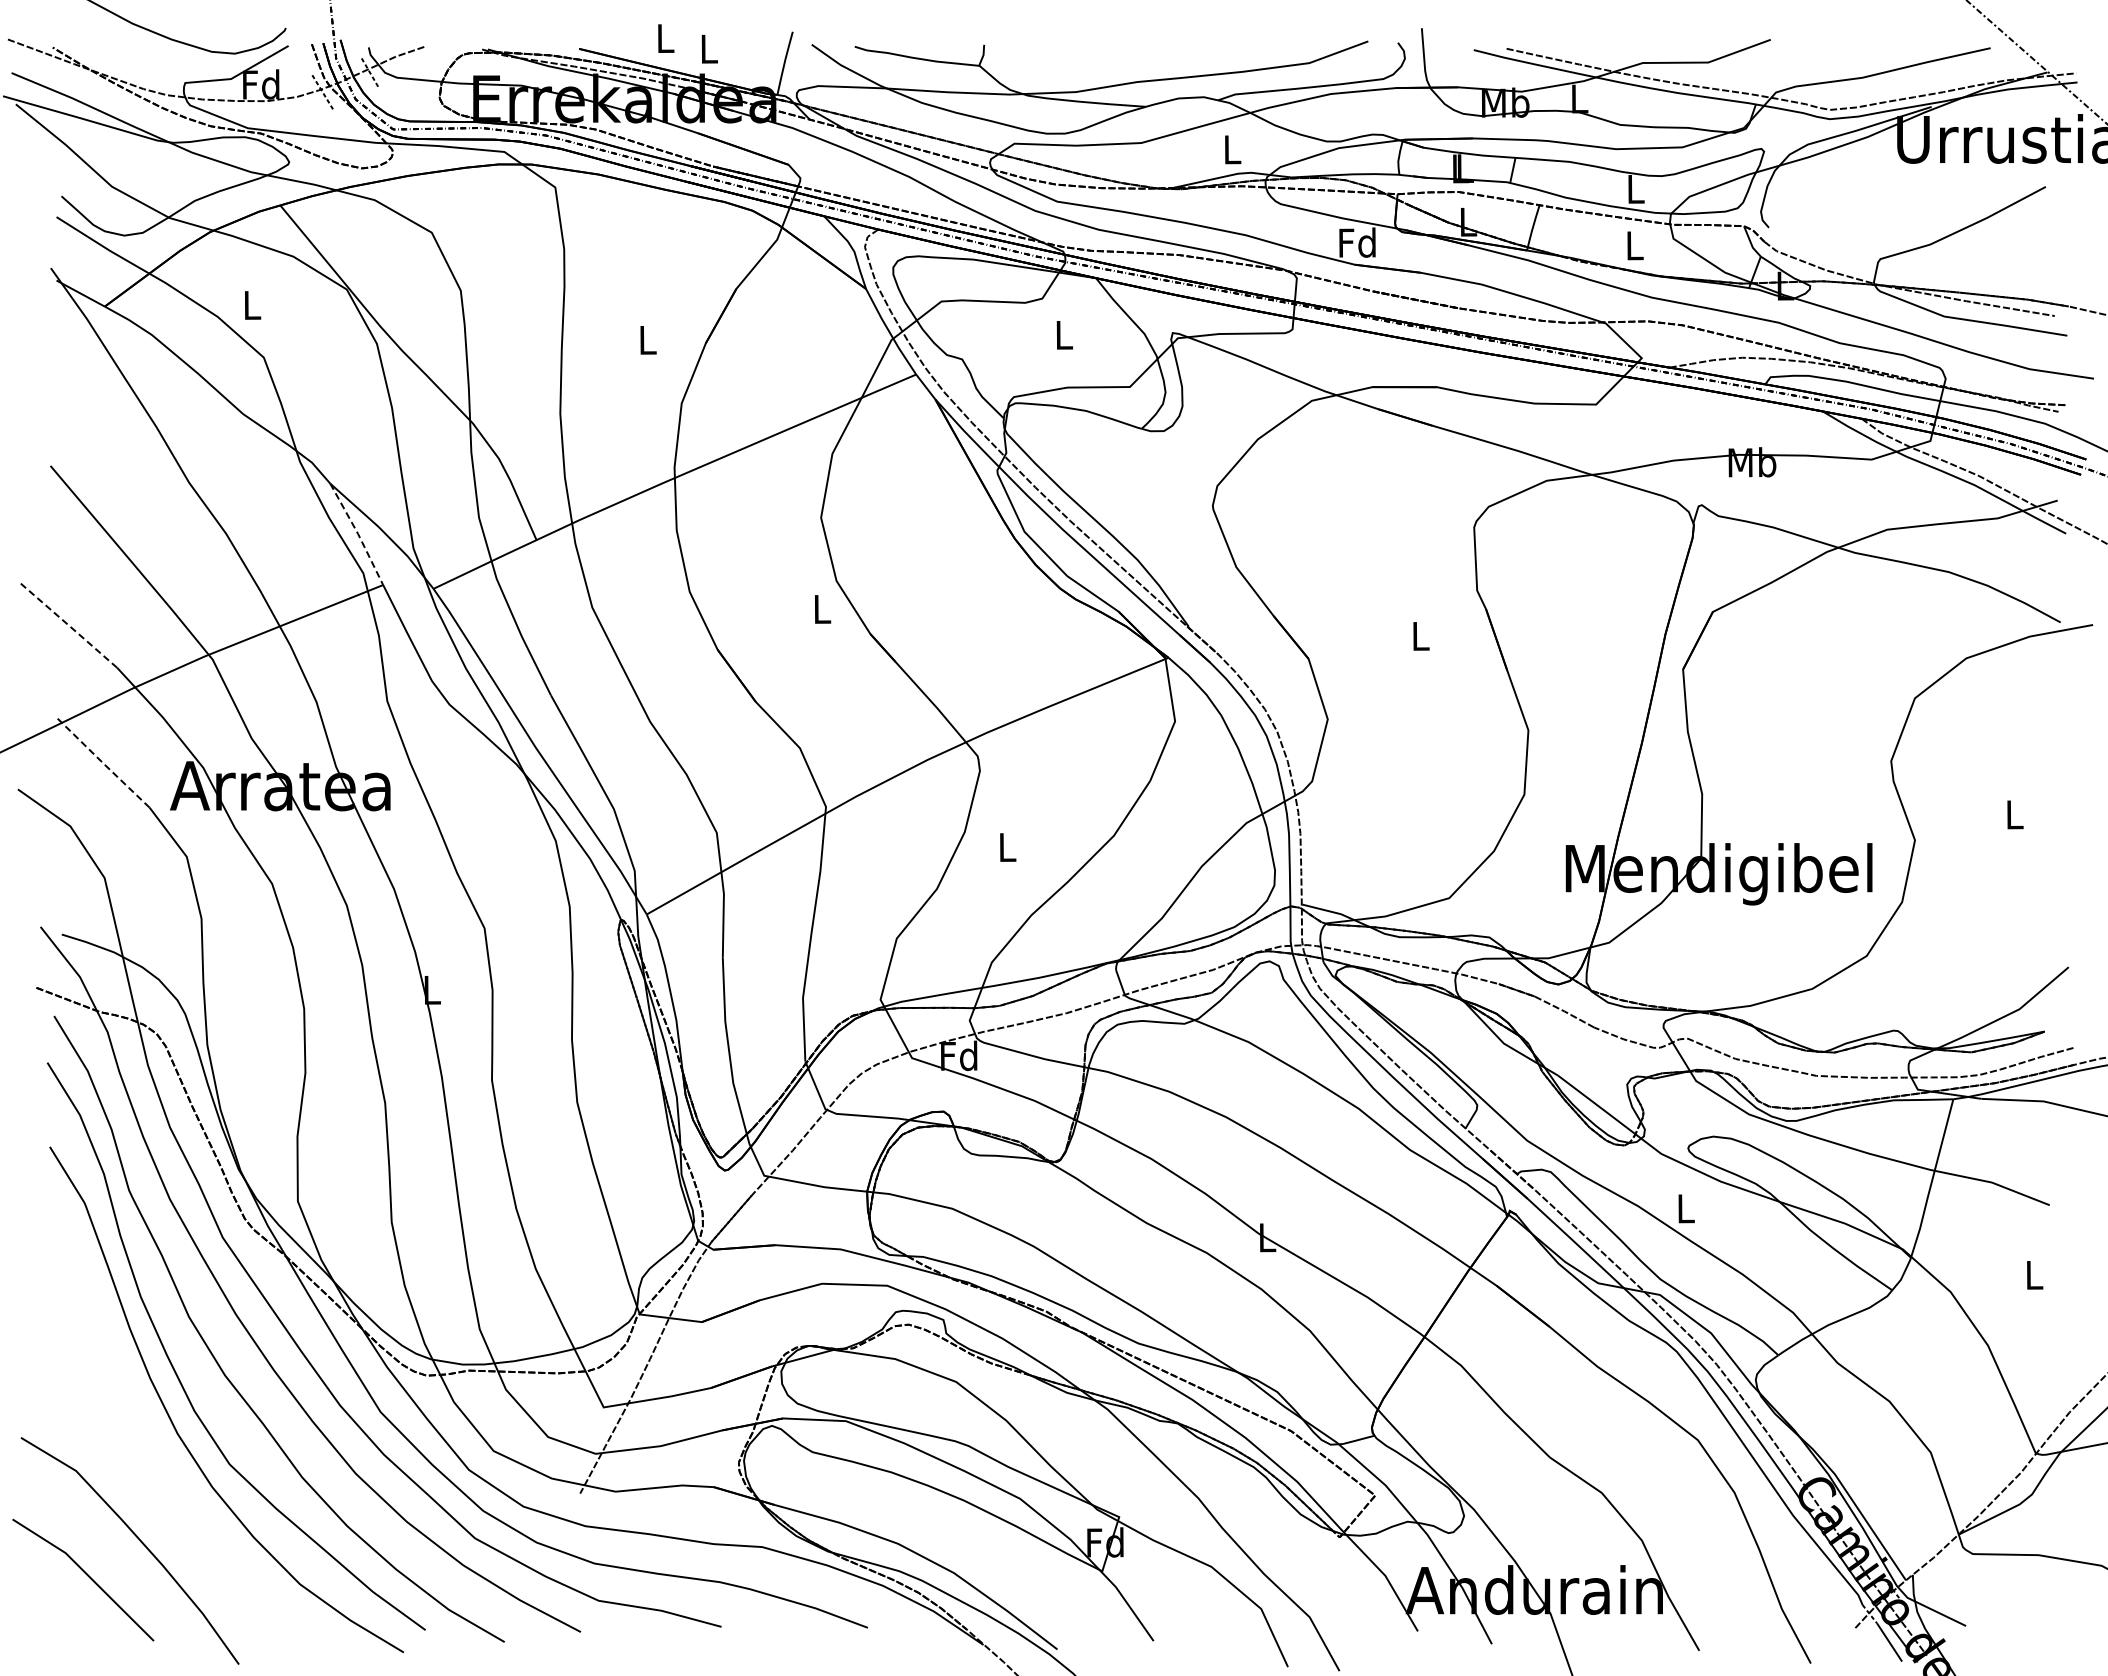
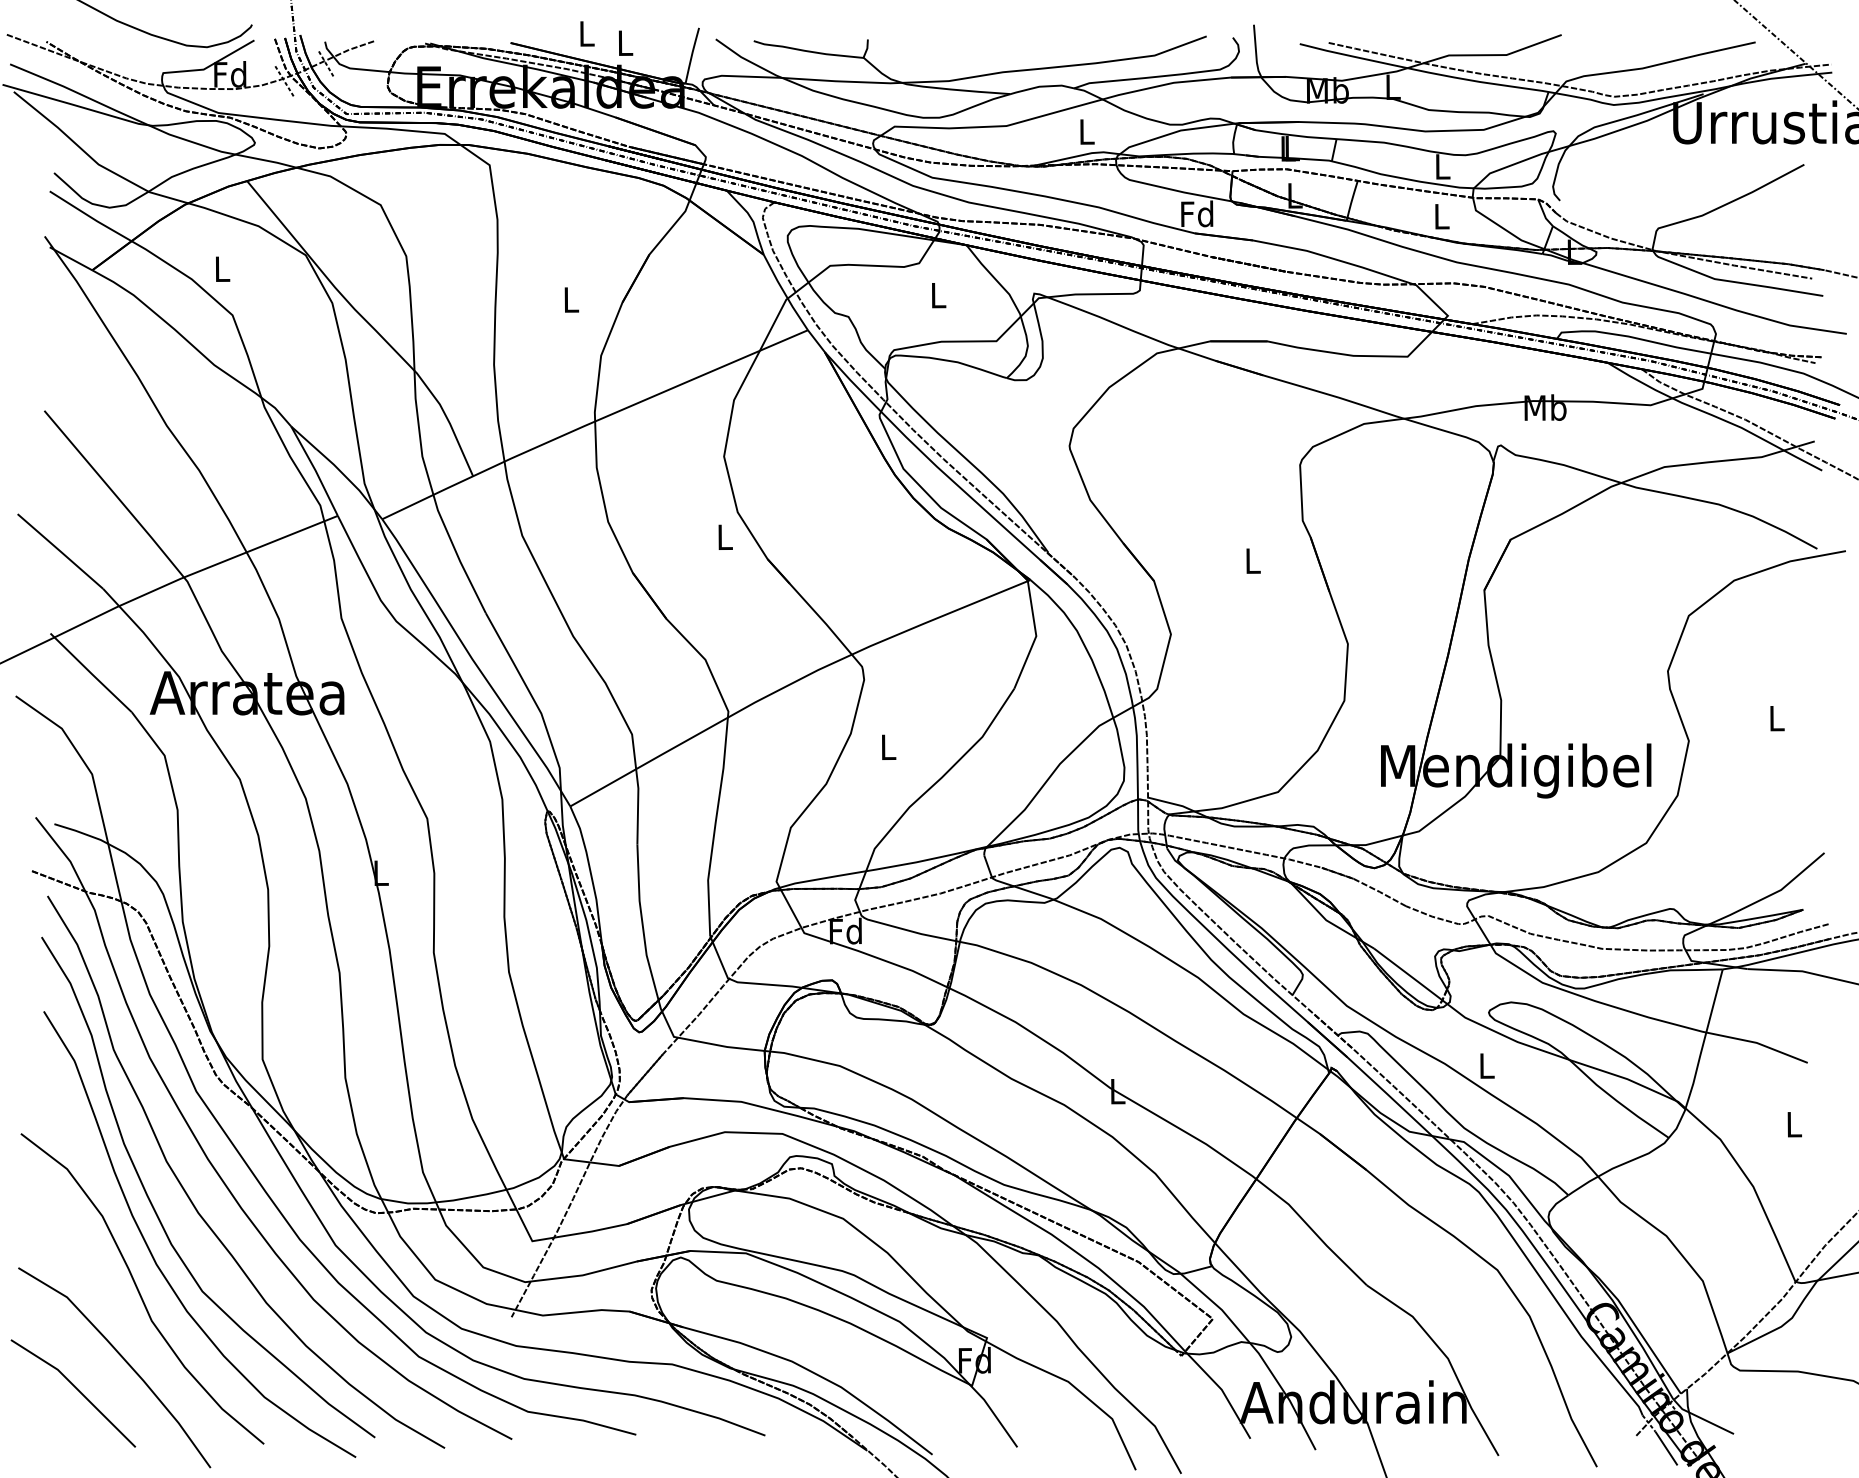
line: (358, 533) -> (316, 470), dashed -> solid
line: (68, 625) -> (60, 551), dashed -> solid
line: (103, 763) -> (91, 673), dashed -> solid
curve: (157, 1461) -> (138, 1288), added

